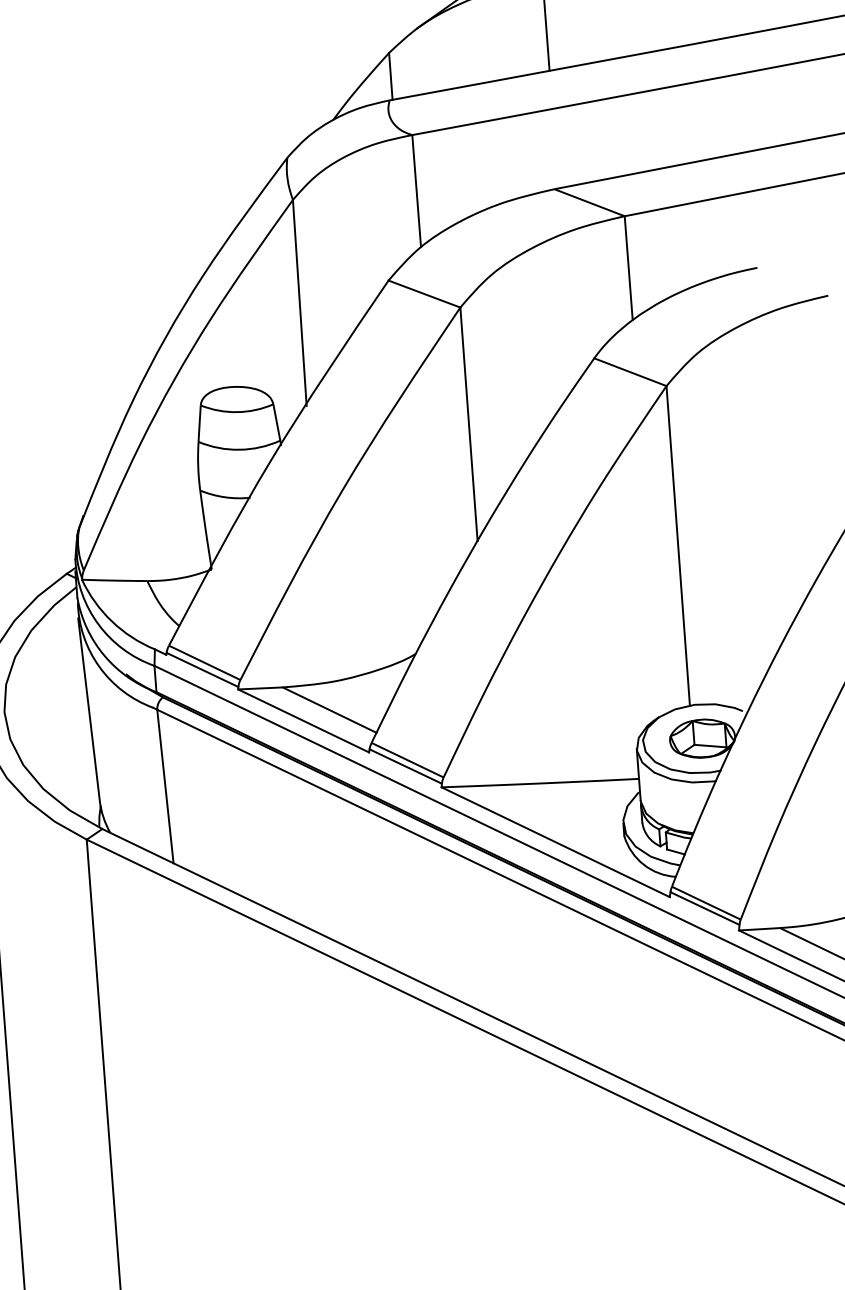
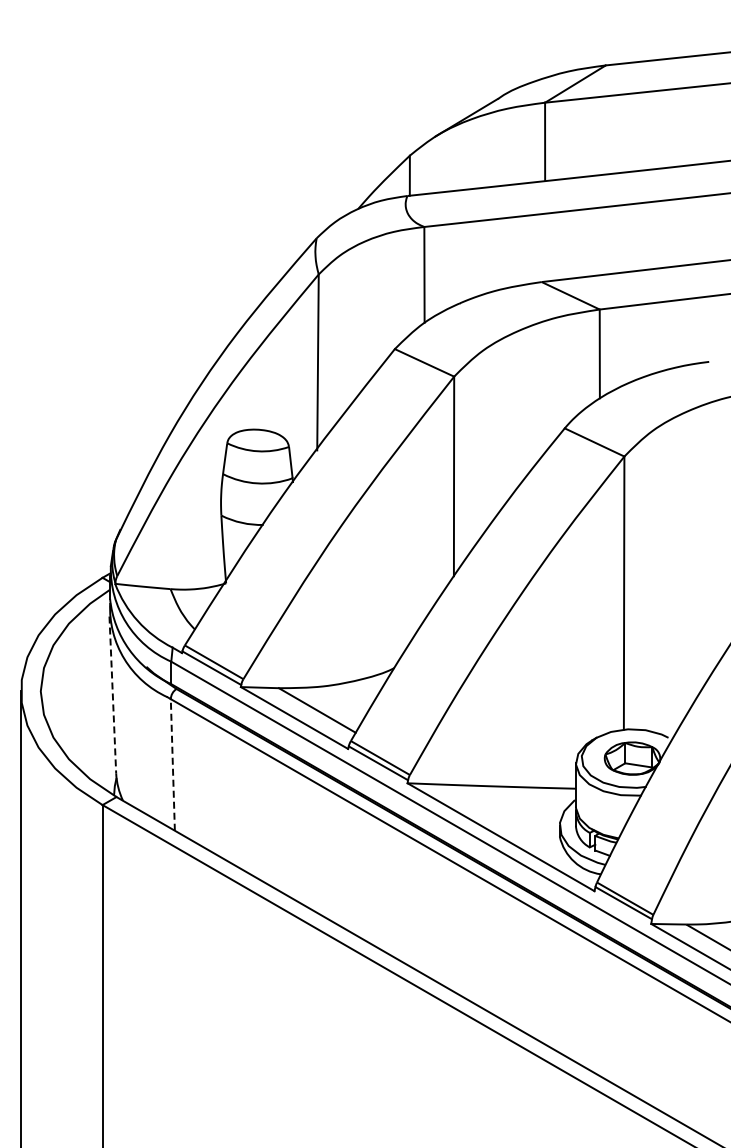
line: (88, 710) -> (112, 695), solid -> dashed
line: (164, 786) -> (172, 764), solid -> dashed

